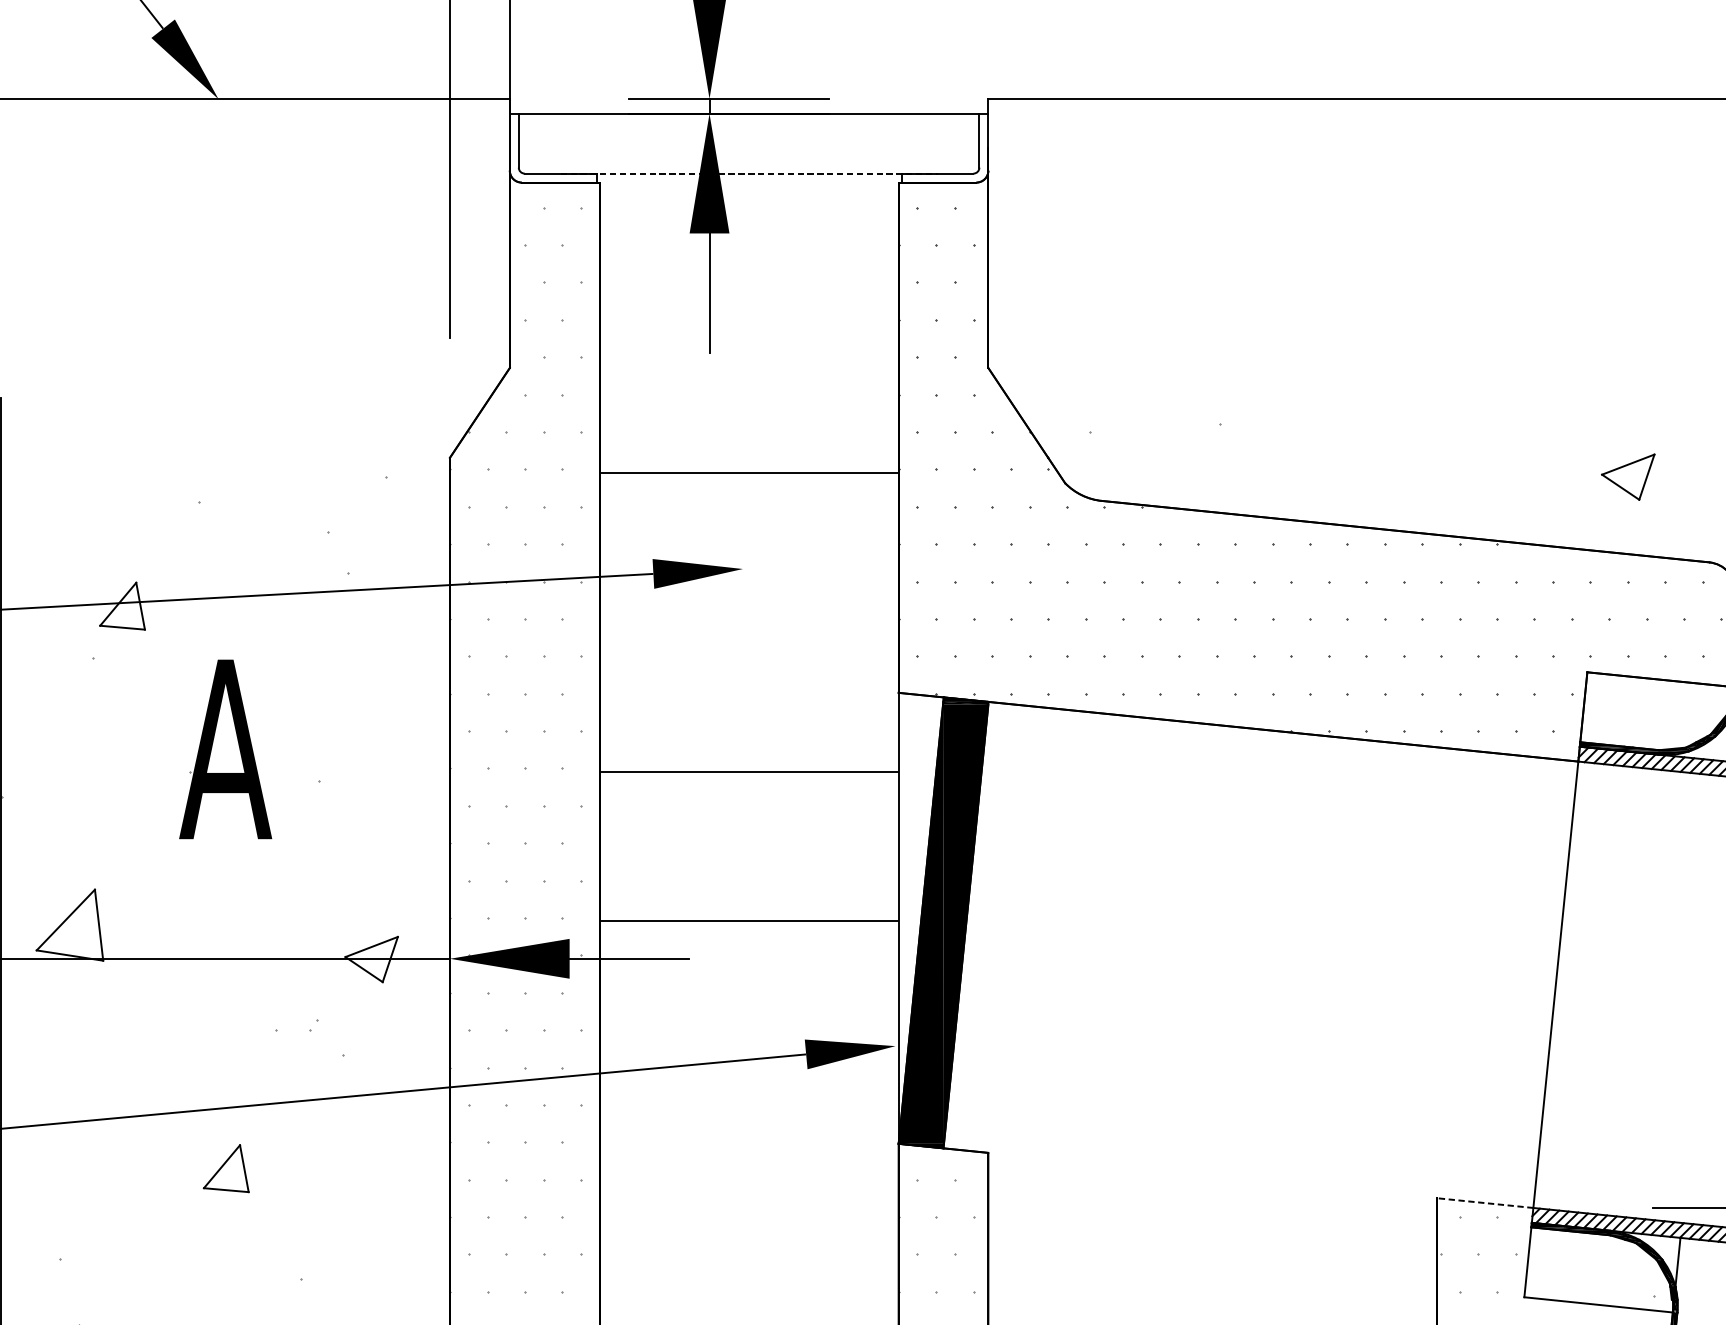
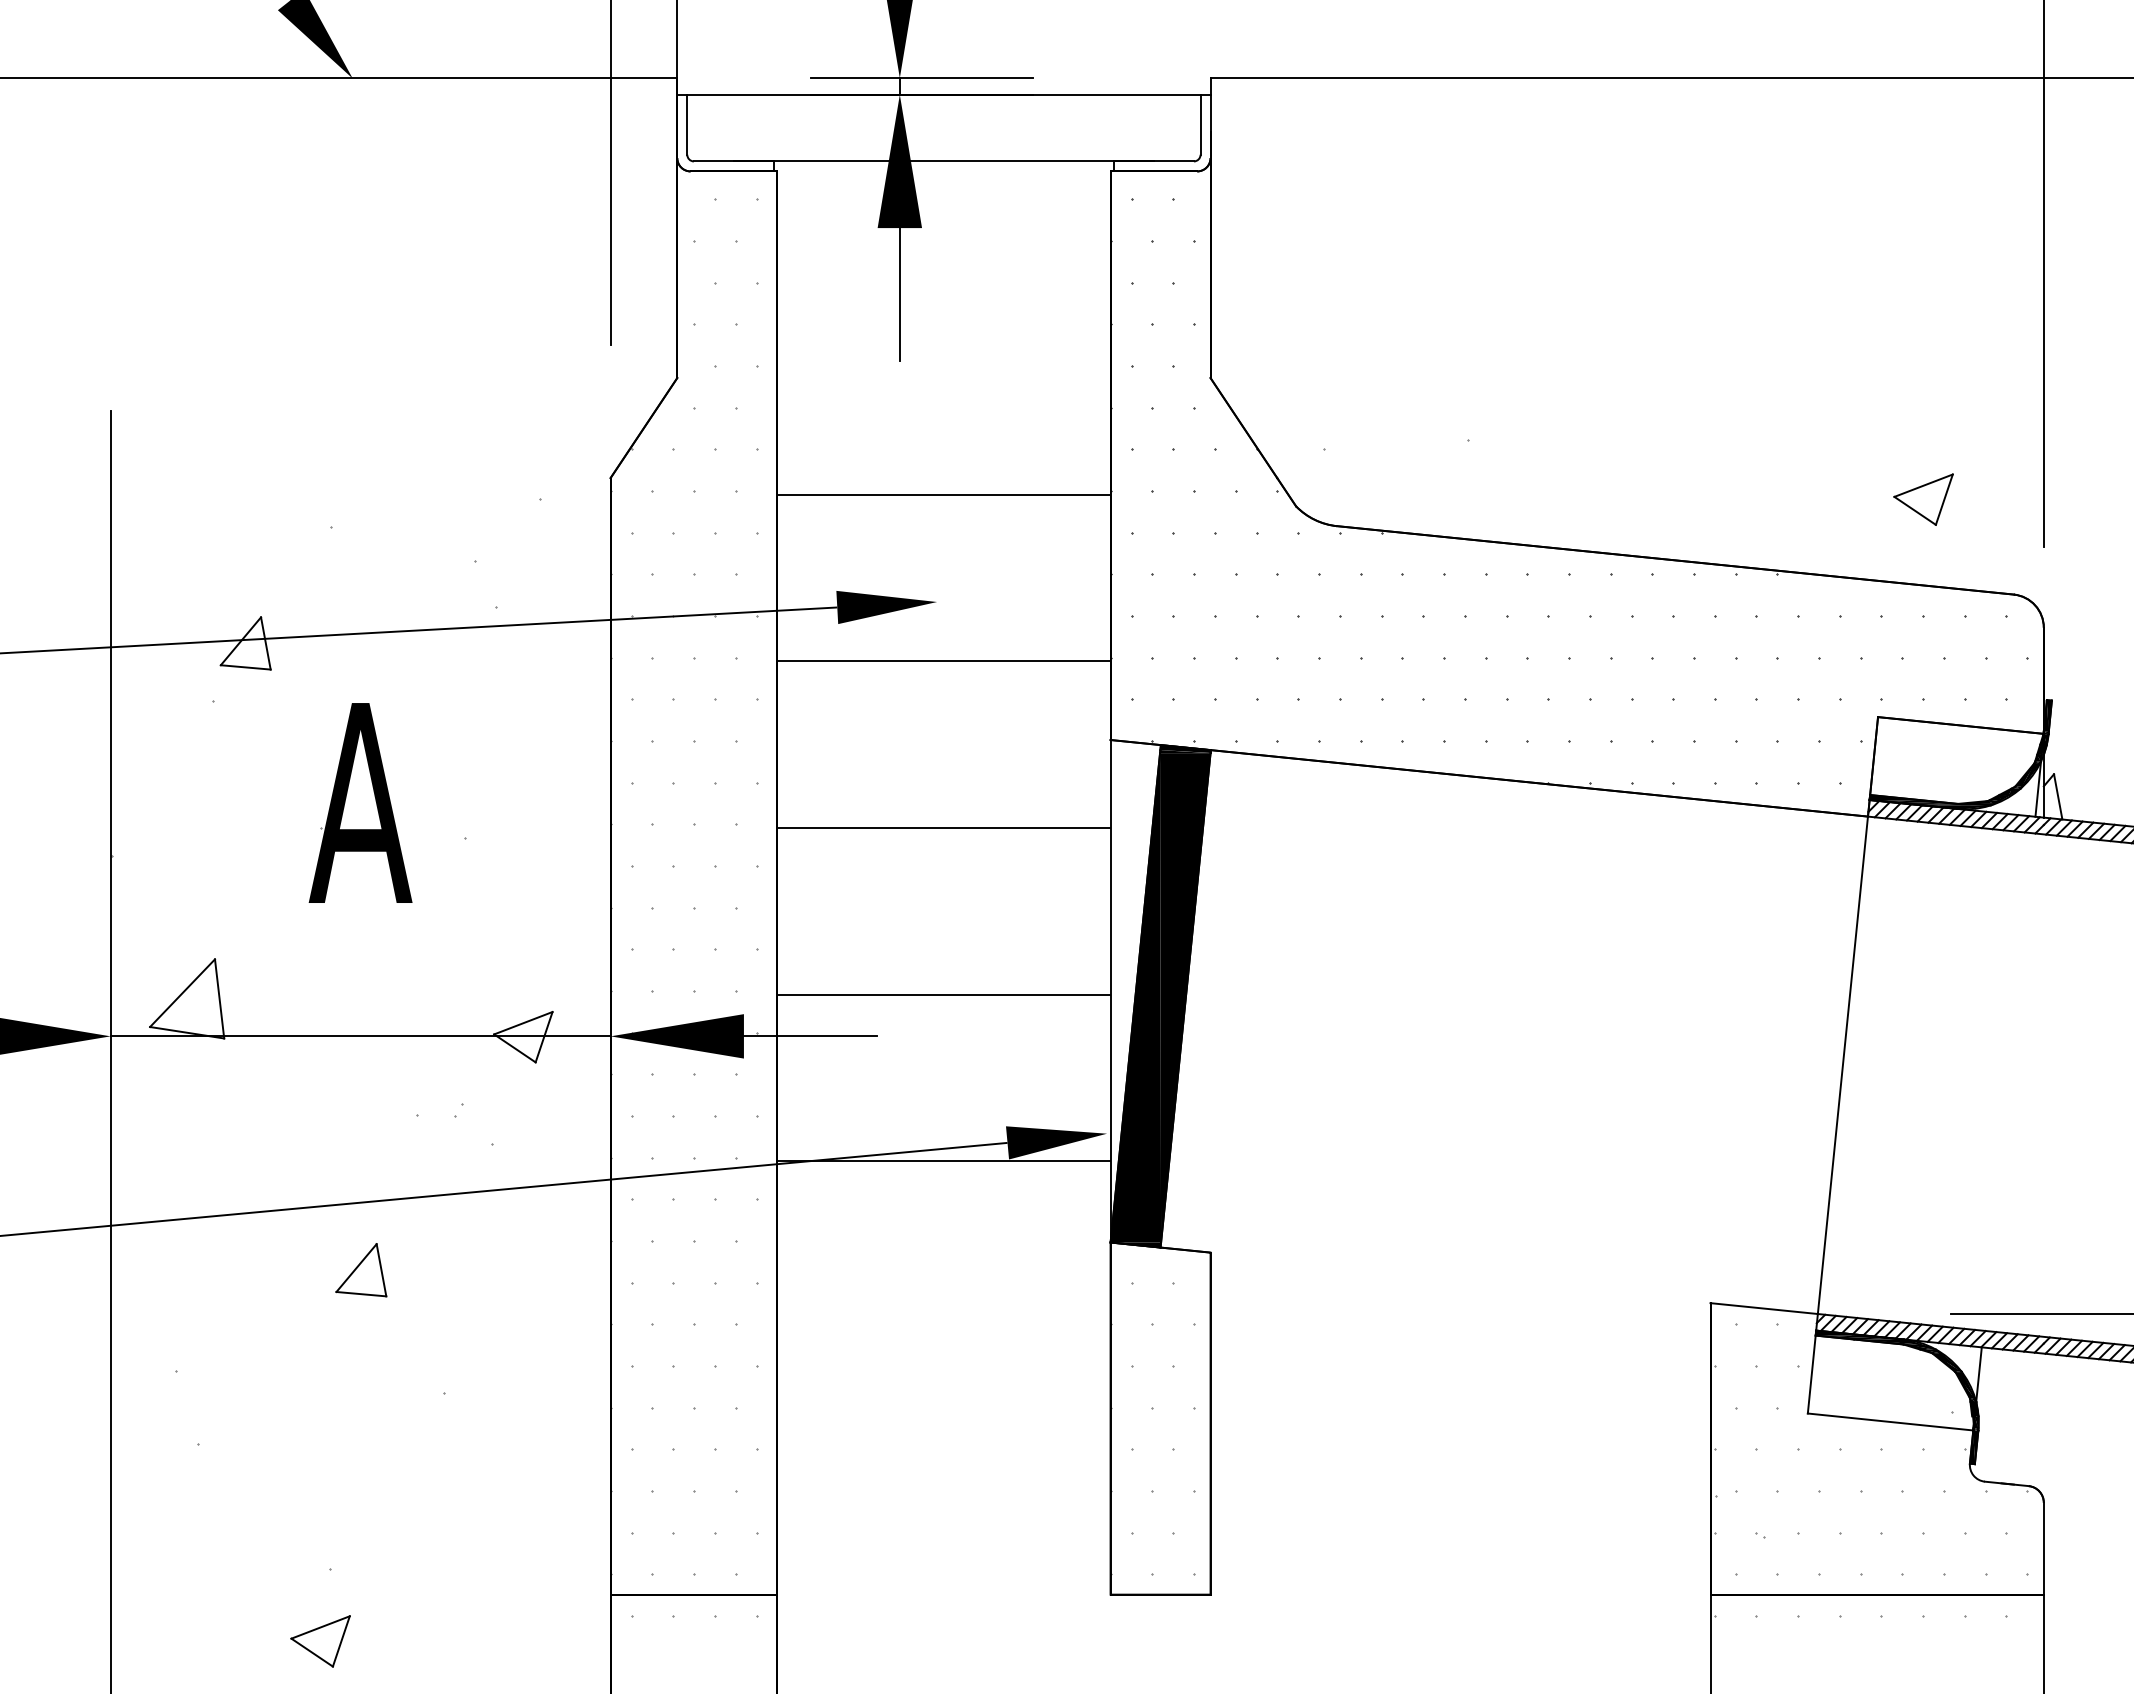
line: (748, 173) -> (943, 161), dashed -> solid
line: (748, 622) -> (943, 661), added
line: (748, 1071) -> (943, 1161), added
line: (1484, 1203) -> (1763, 1308), dashed -> solid

